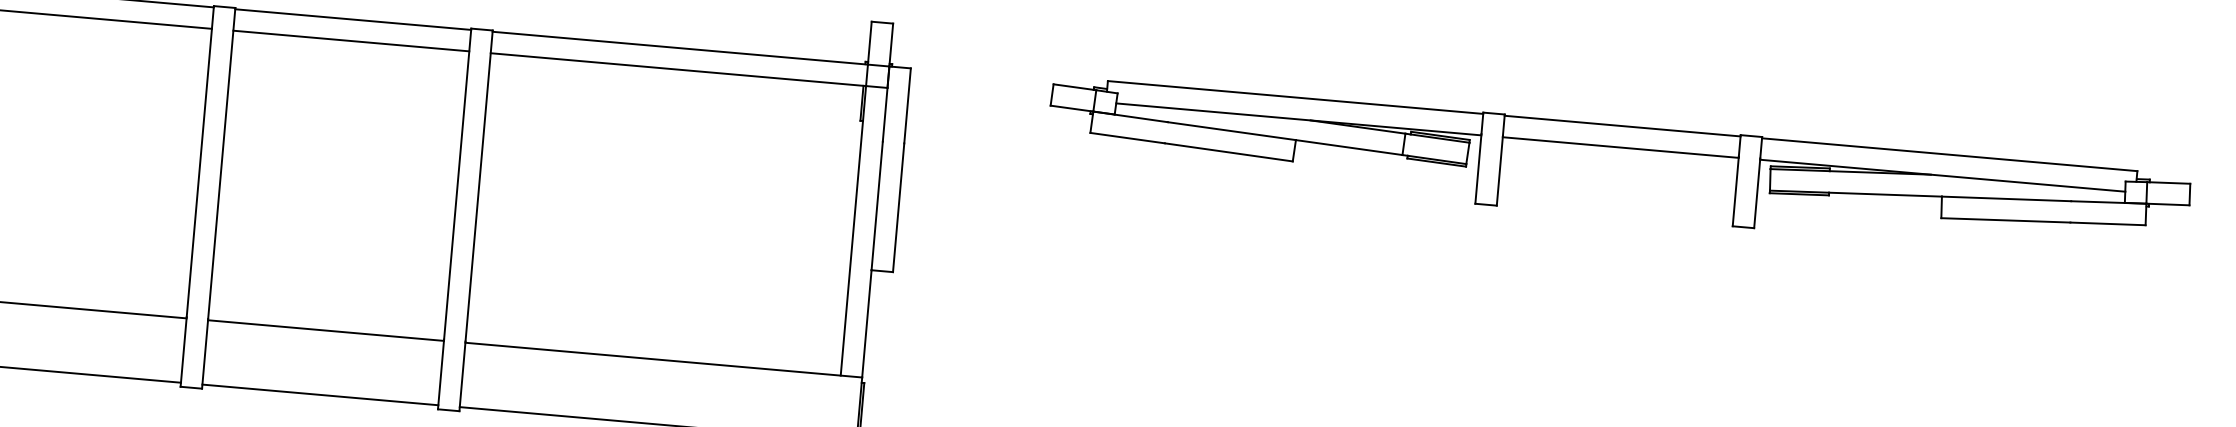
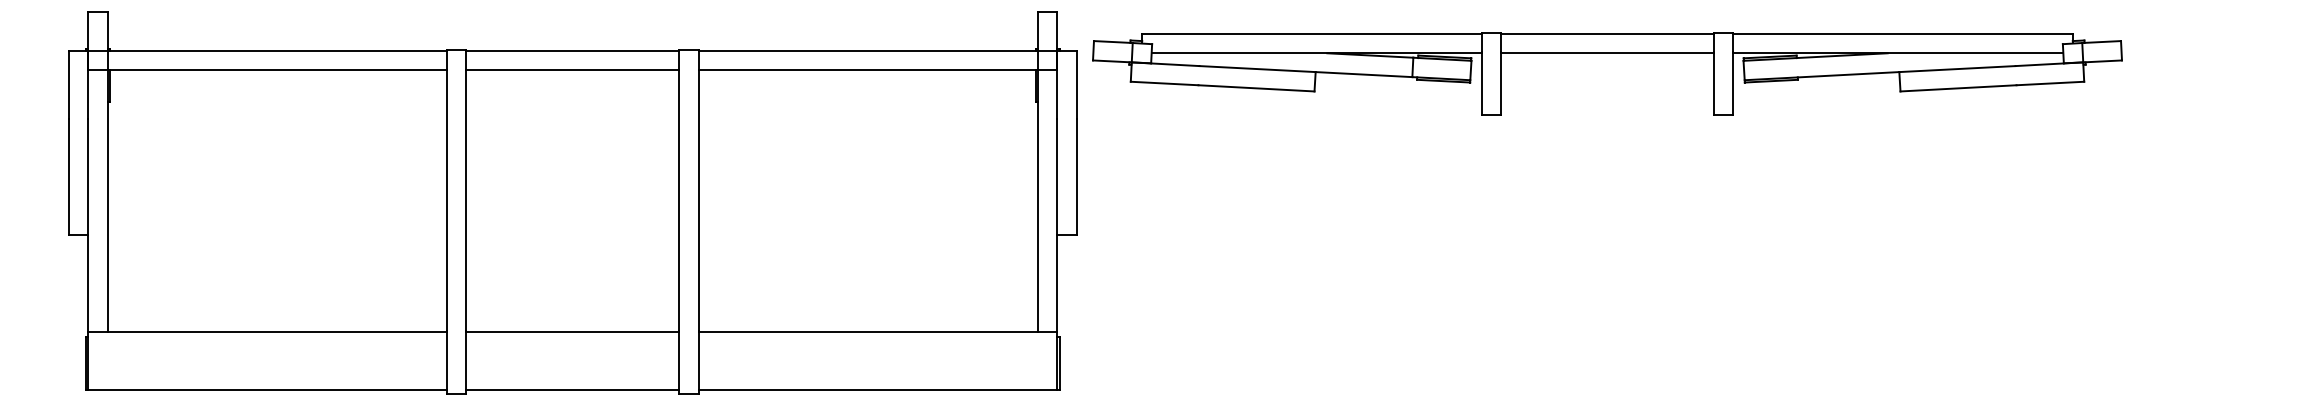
part: (1620, 147) -> (1607, 53), moved

